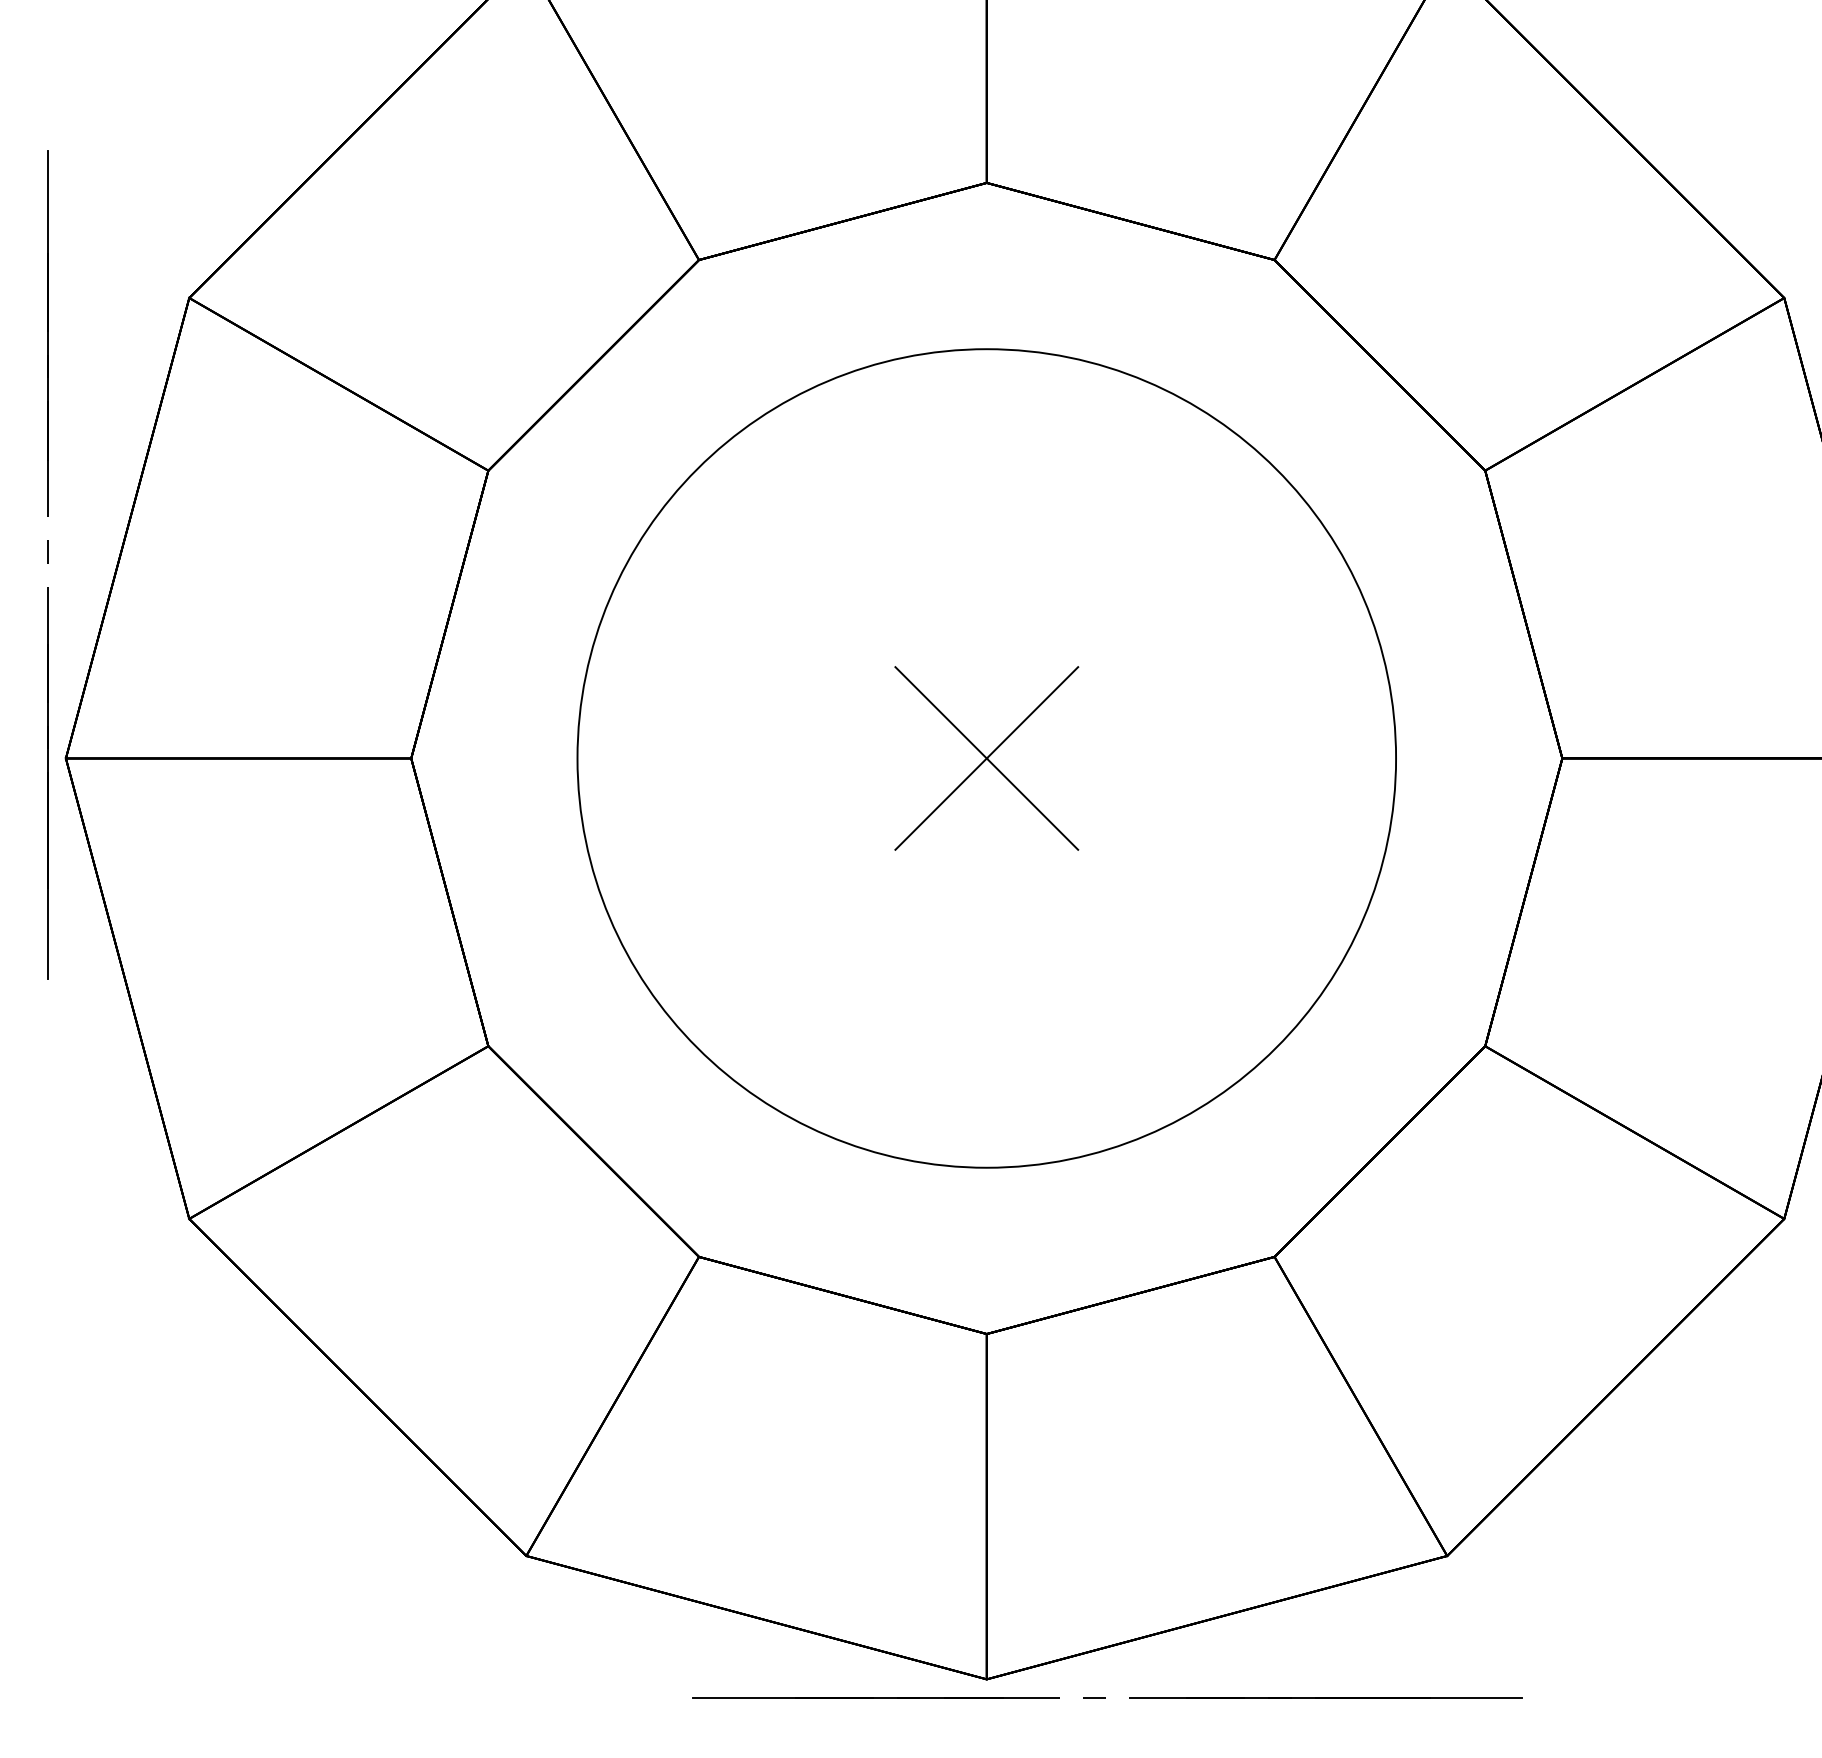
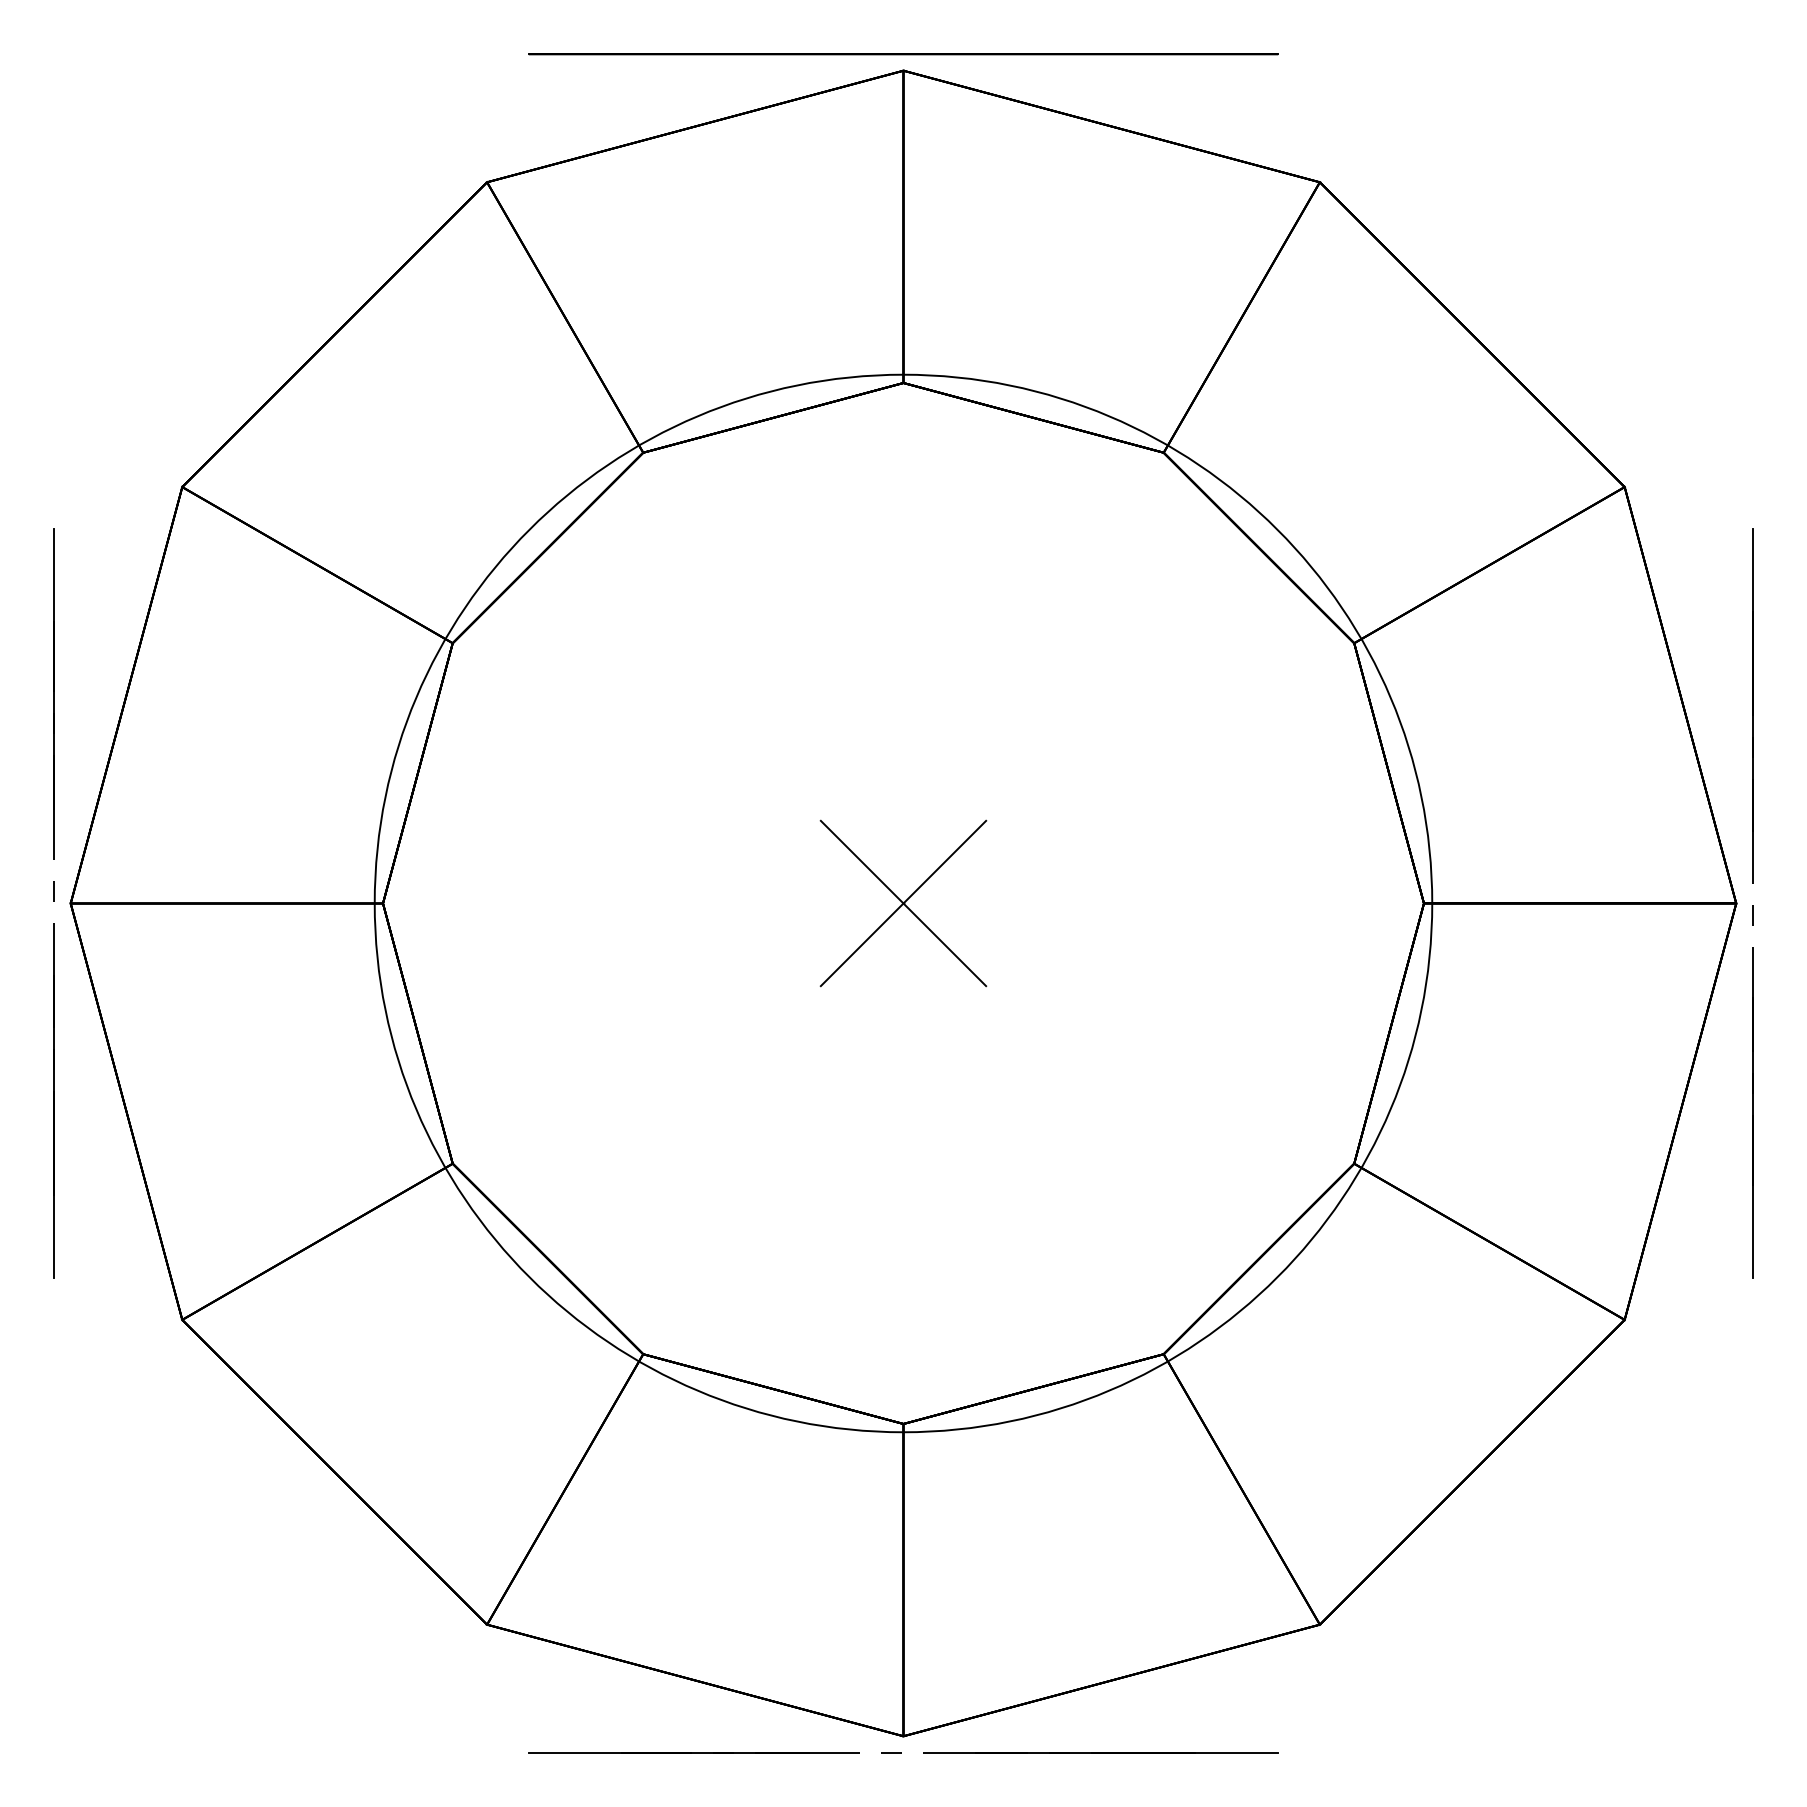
line: (46, 562) -> (53, 901), moved
circle: (986, 758) -> (903, 903), size x1.43
line: (1105, 1697) -> (901, 1752), moved

